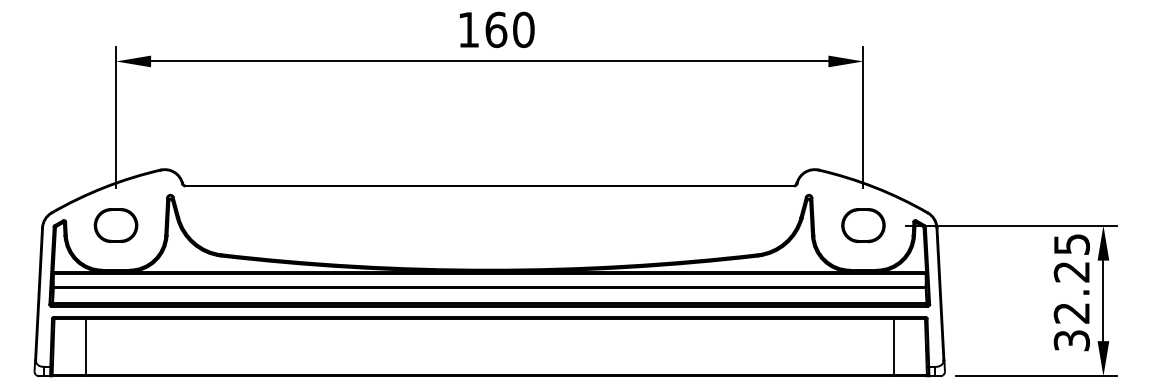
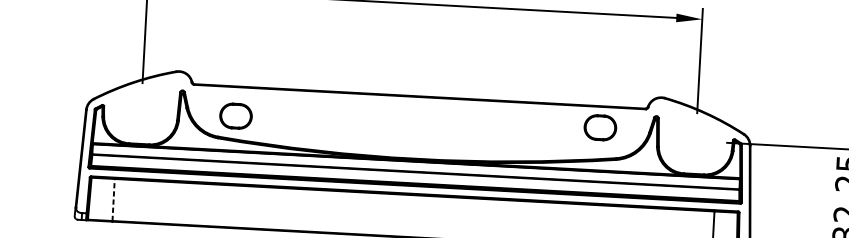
part: (115, 225) -> (235, 116), moved
part: (863, 225) -> (600, 127), moved
line: (85, 346) -> (113, 199), solid -> dashed

